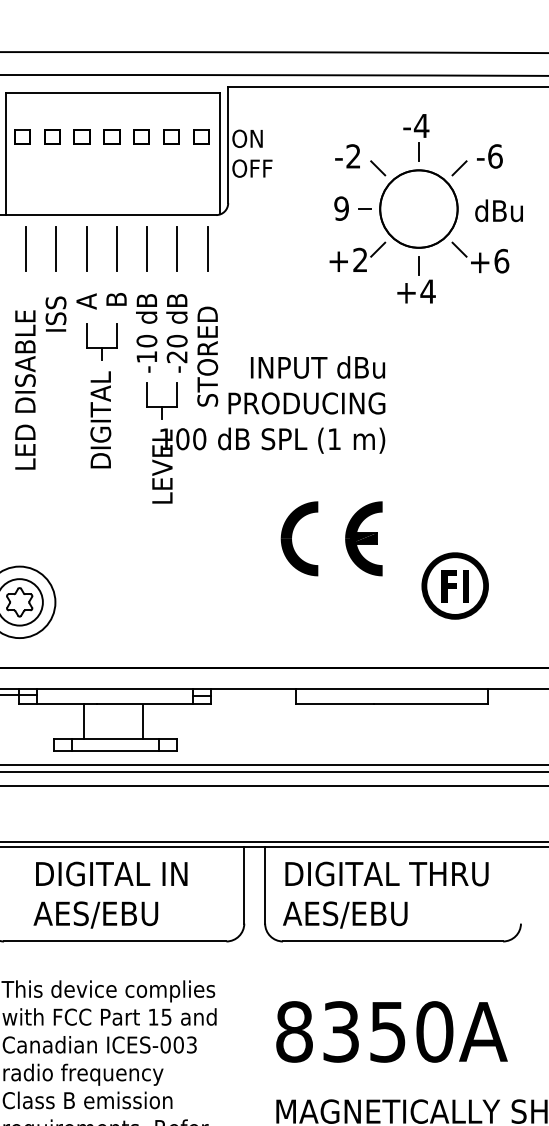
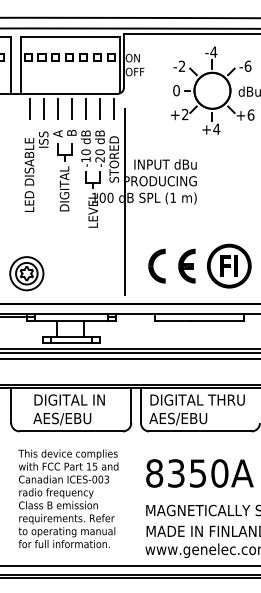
text: (341, 208) -> (176, 90), 9 -> 0
line: (231, 447) -> (125, 201), added
part: (345, 537) -> (178, 265), moved
part: (455, 584) -> (229, 265), size x1.43

